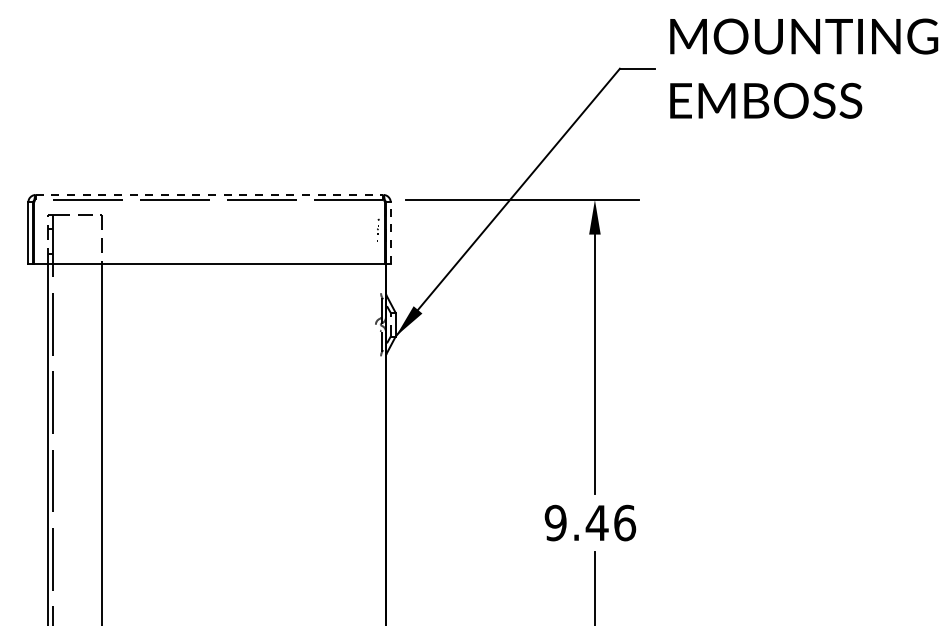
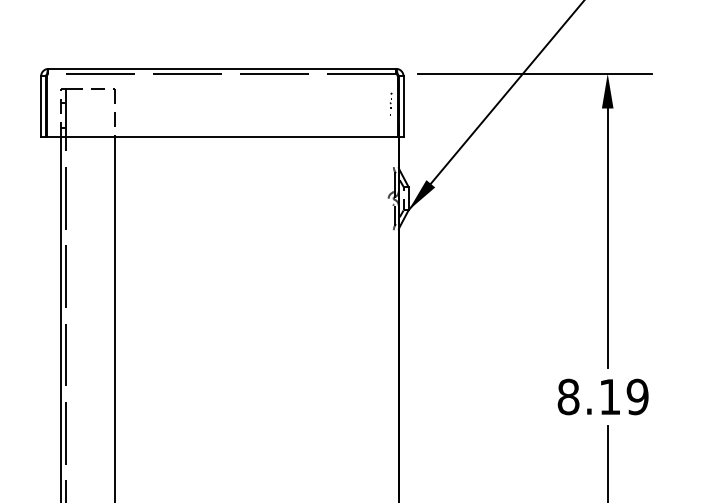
line: (209, 194) -> (222, 68), dashed -> solid
line: (390, 232) -> (403, 106), dashed -> solid
text: (590, 522) -> (603, 396), 9.46 -> 8.19

